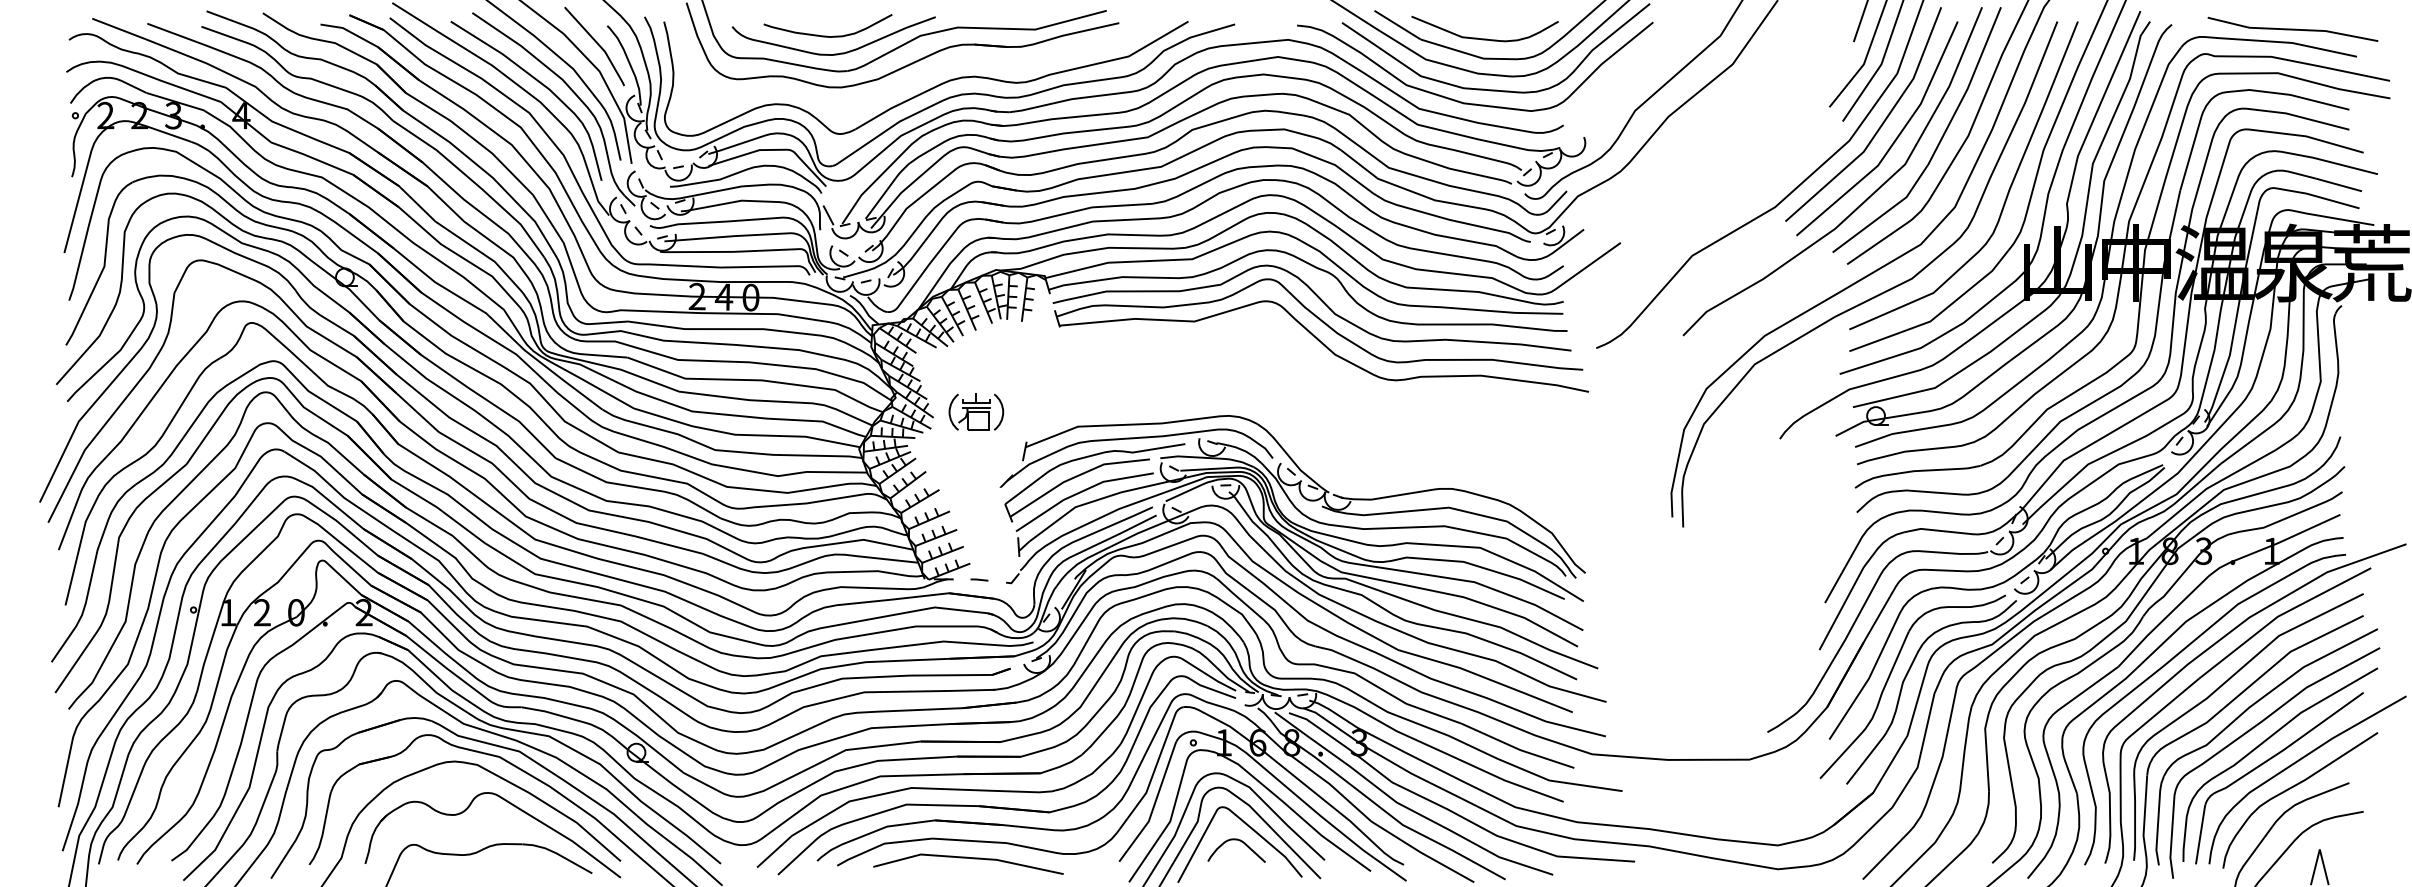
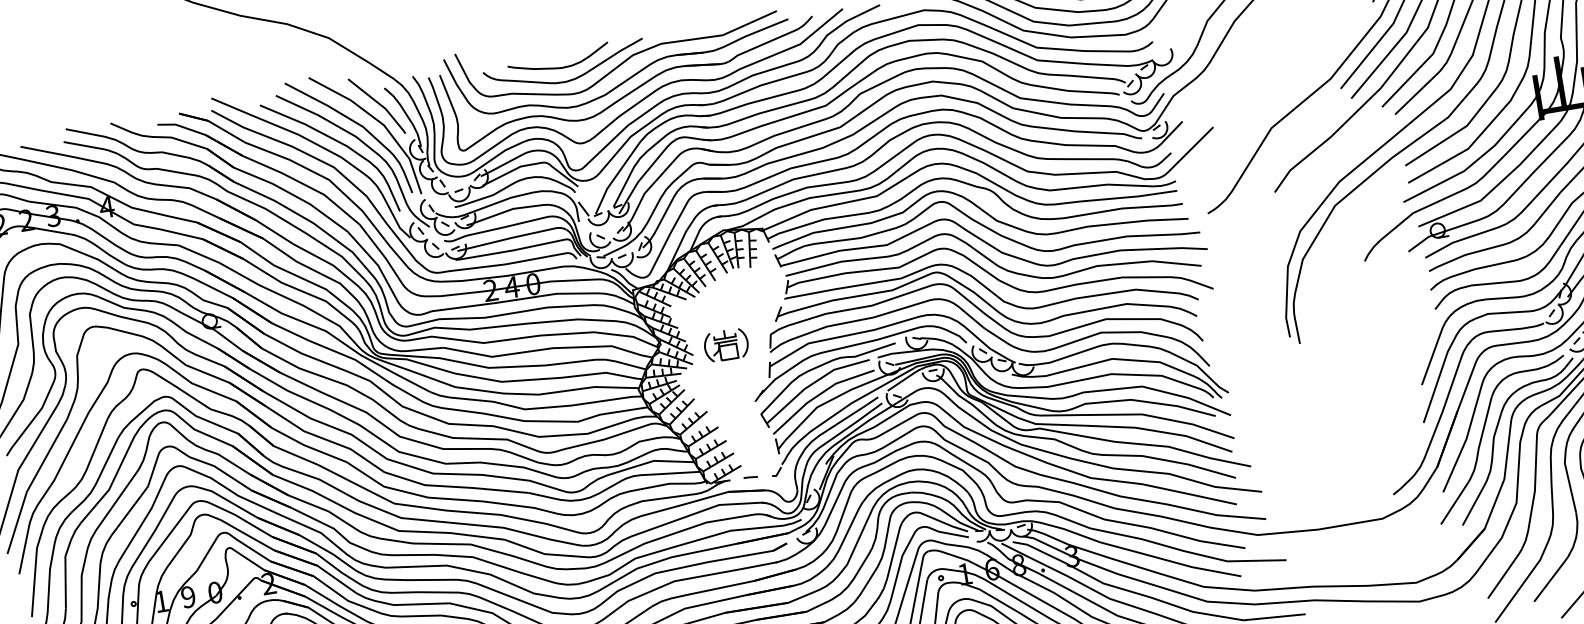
part: (916, 77) -> (635, 88), added
part: (1308, 427) -> (990, 313), added
text: (262, 612) -> (188, 596), 2 -> 9

